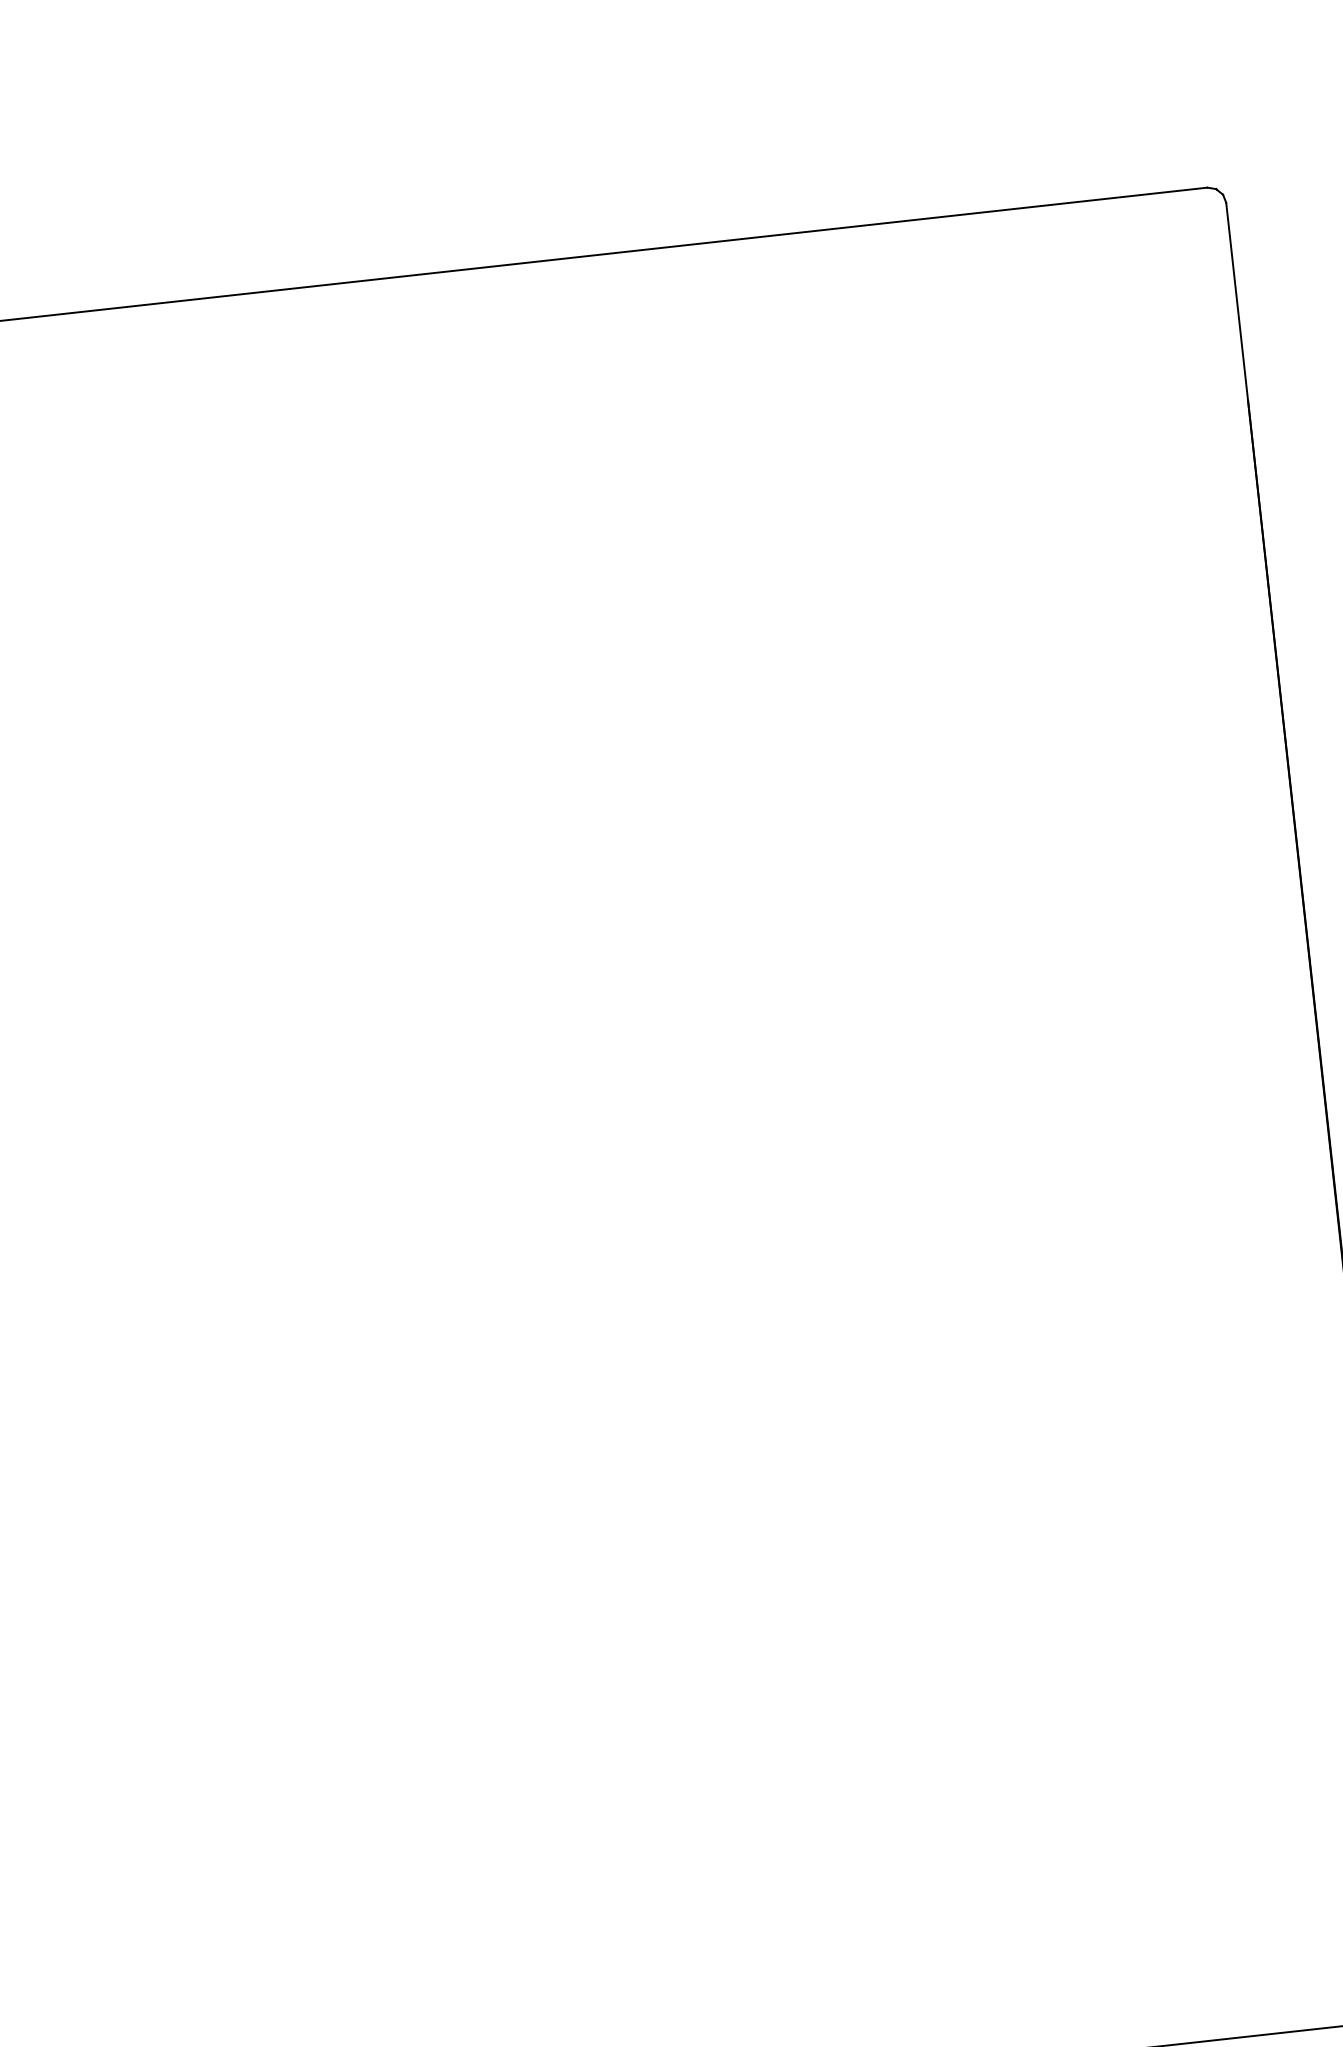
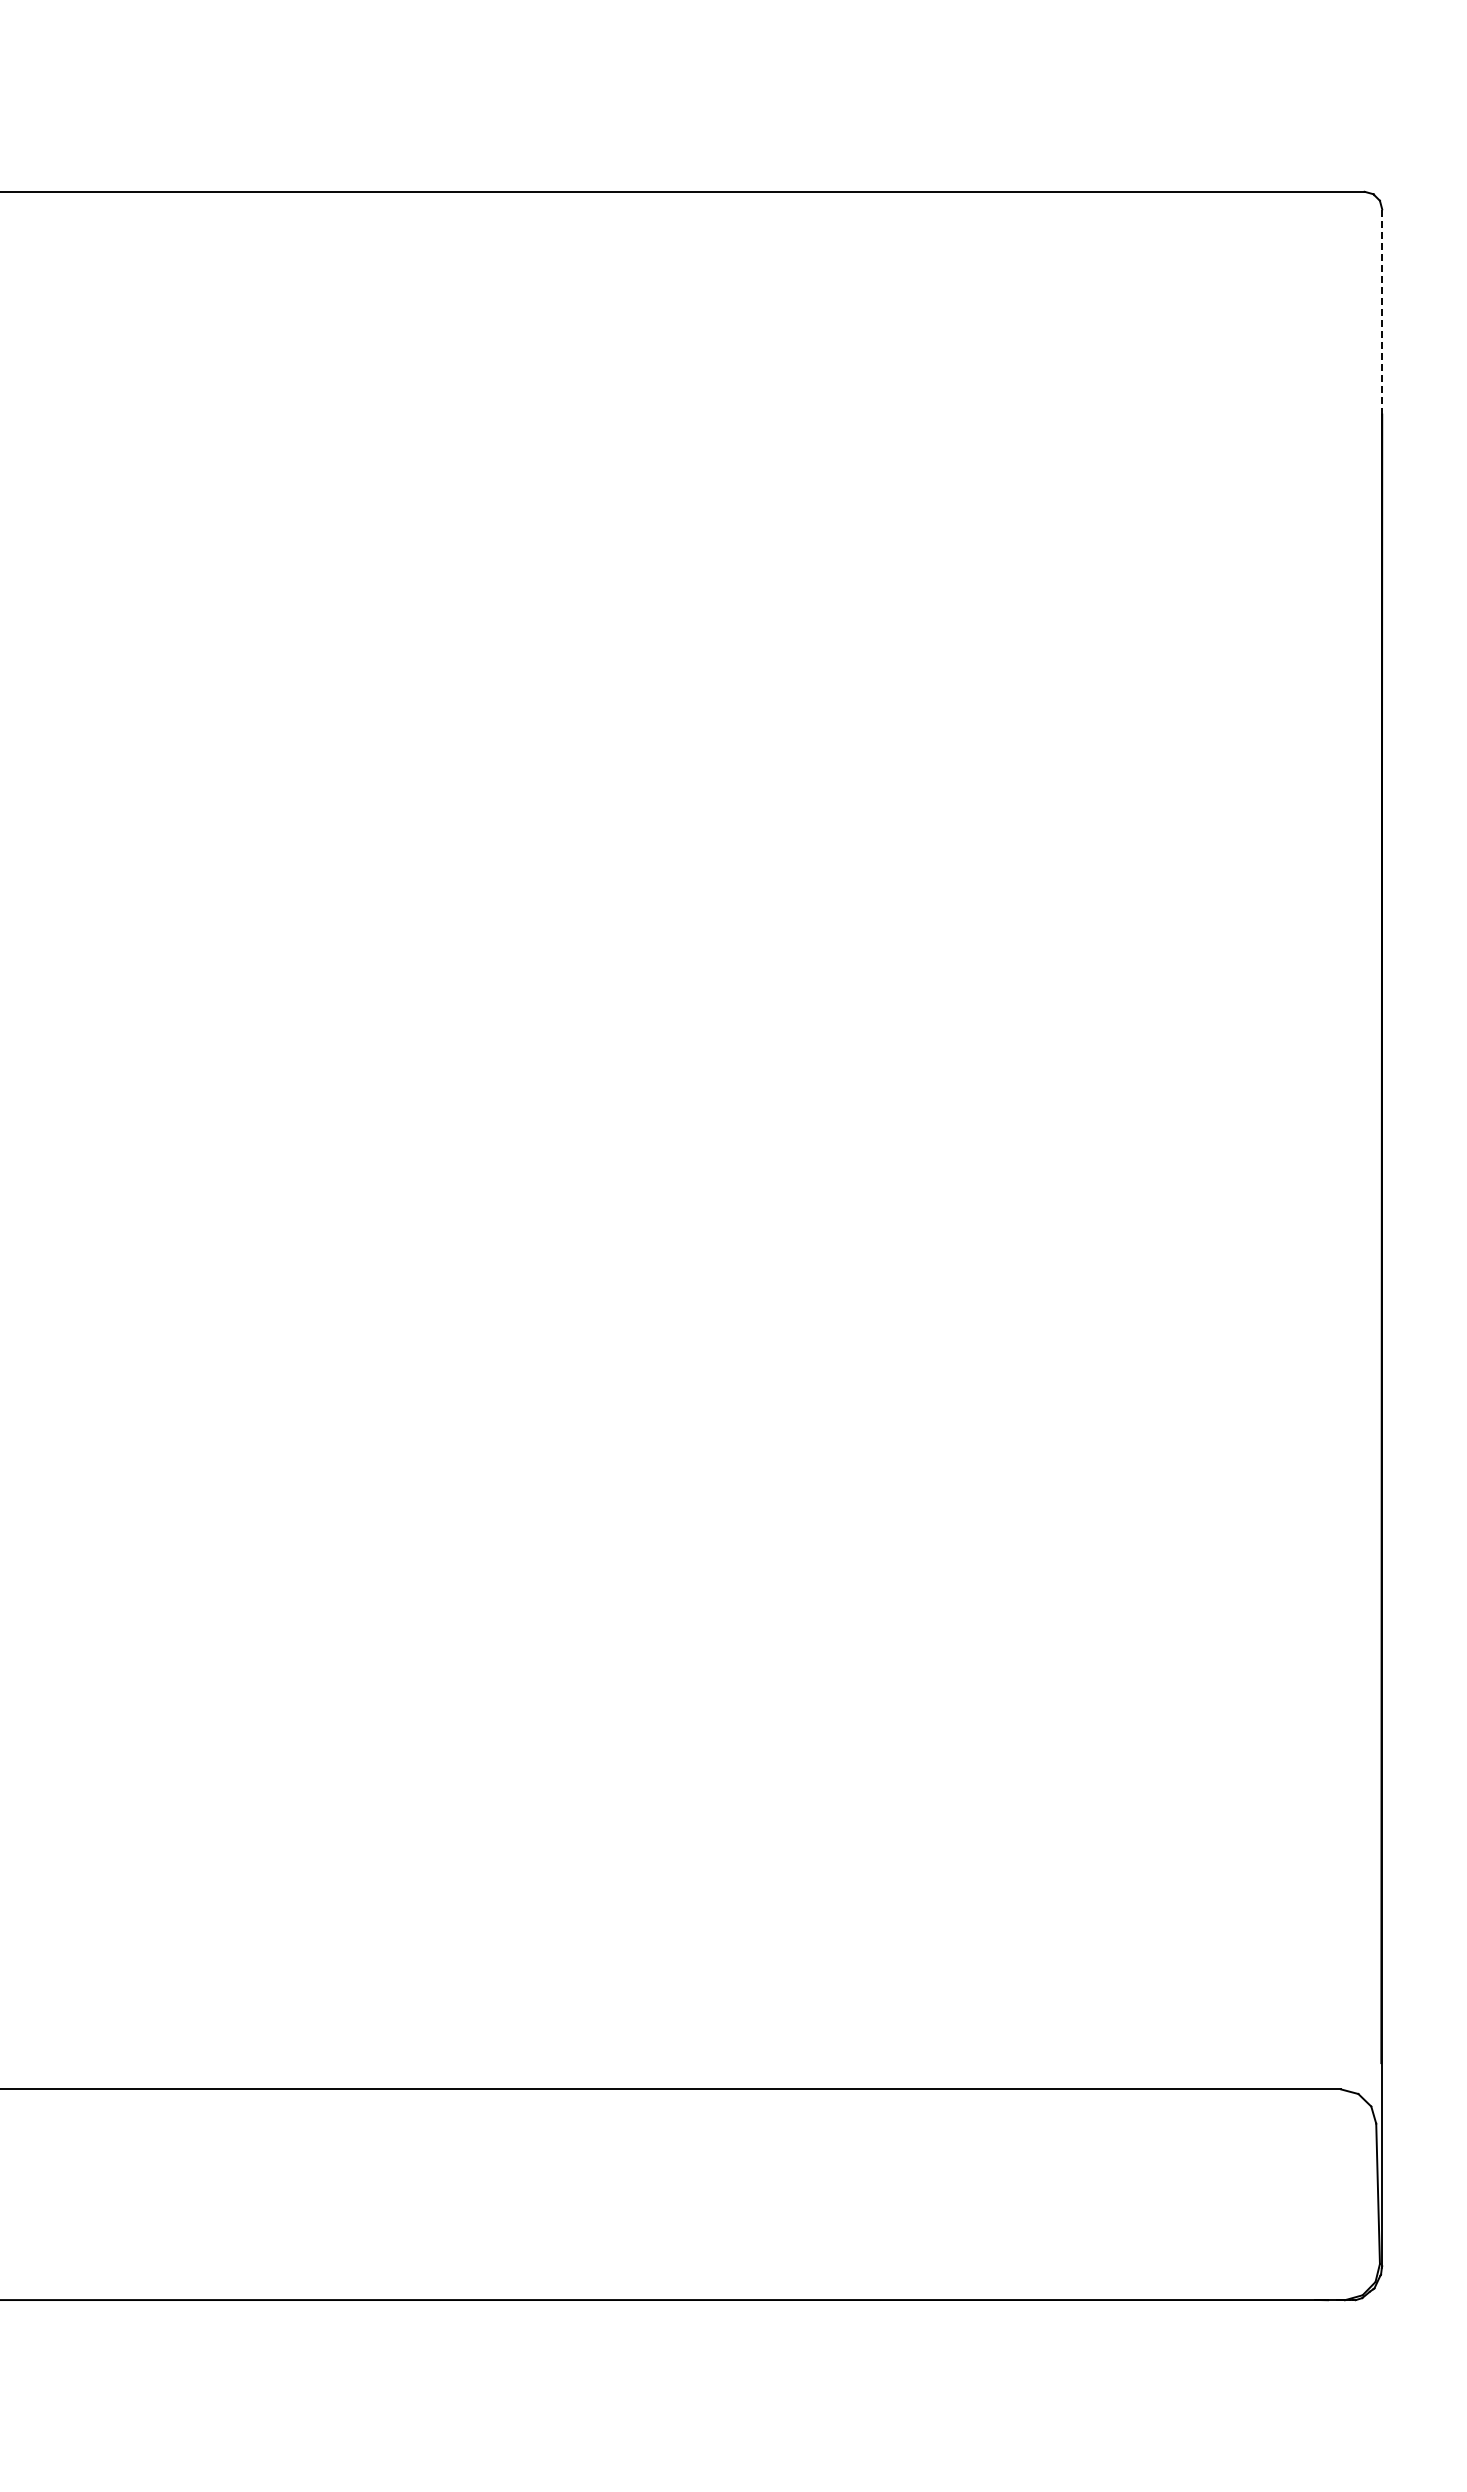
line: (1237, 301) -> (1382, 311), solid -> dashed

